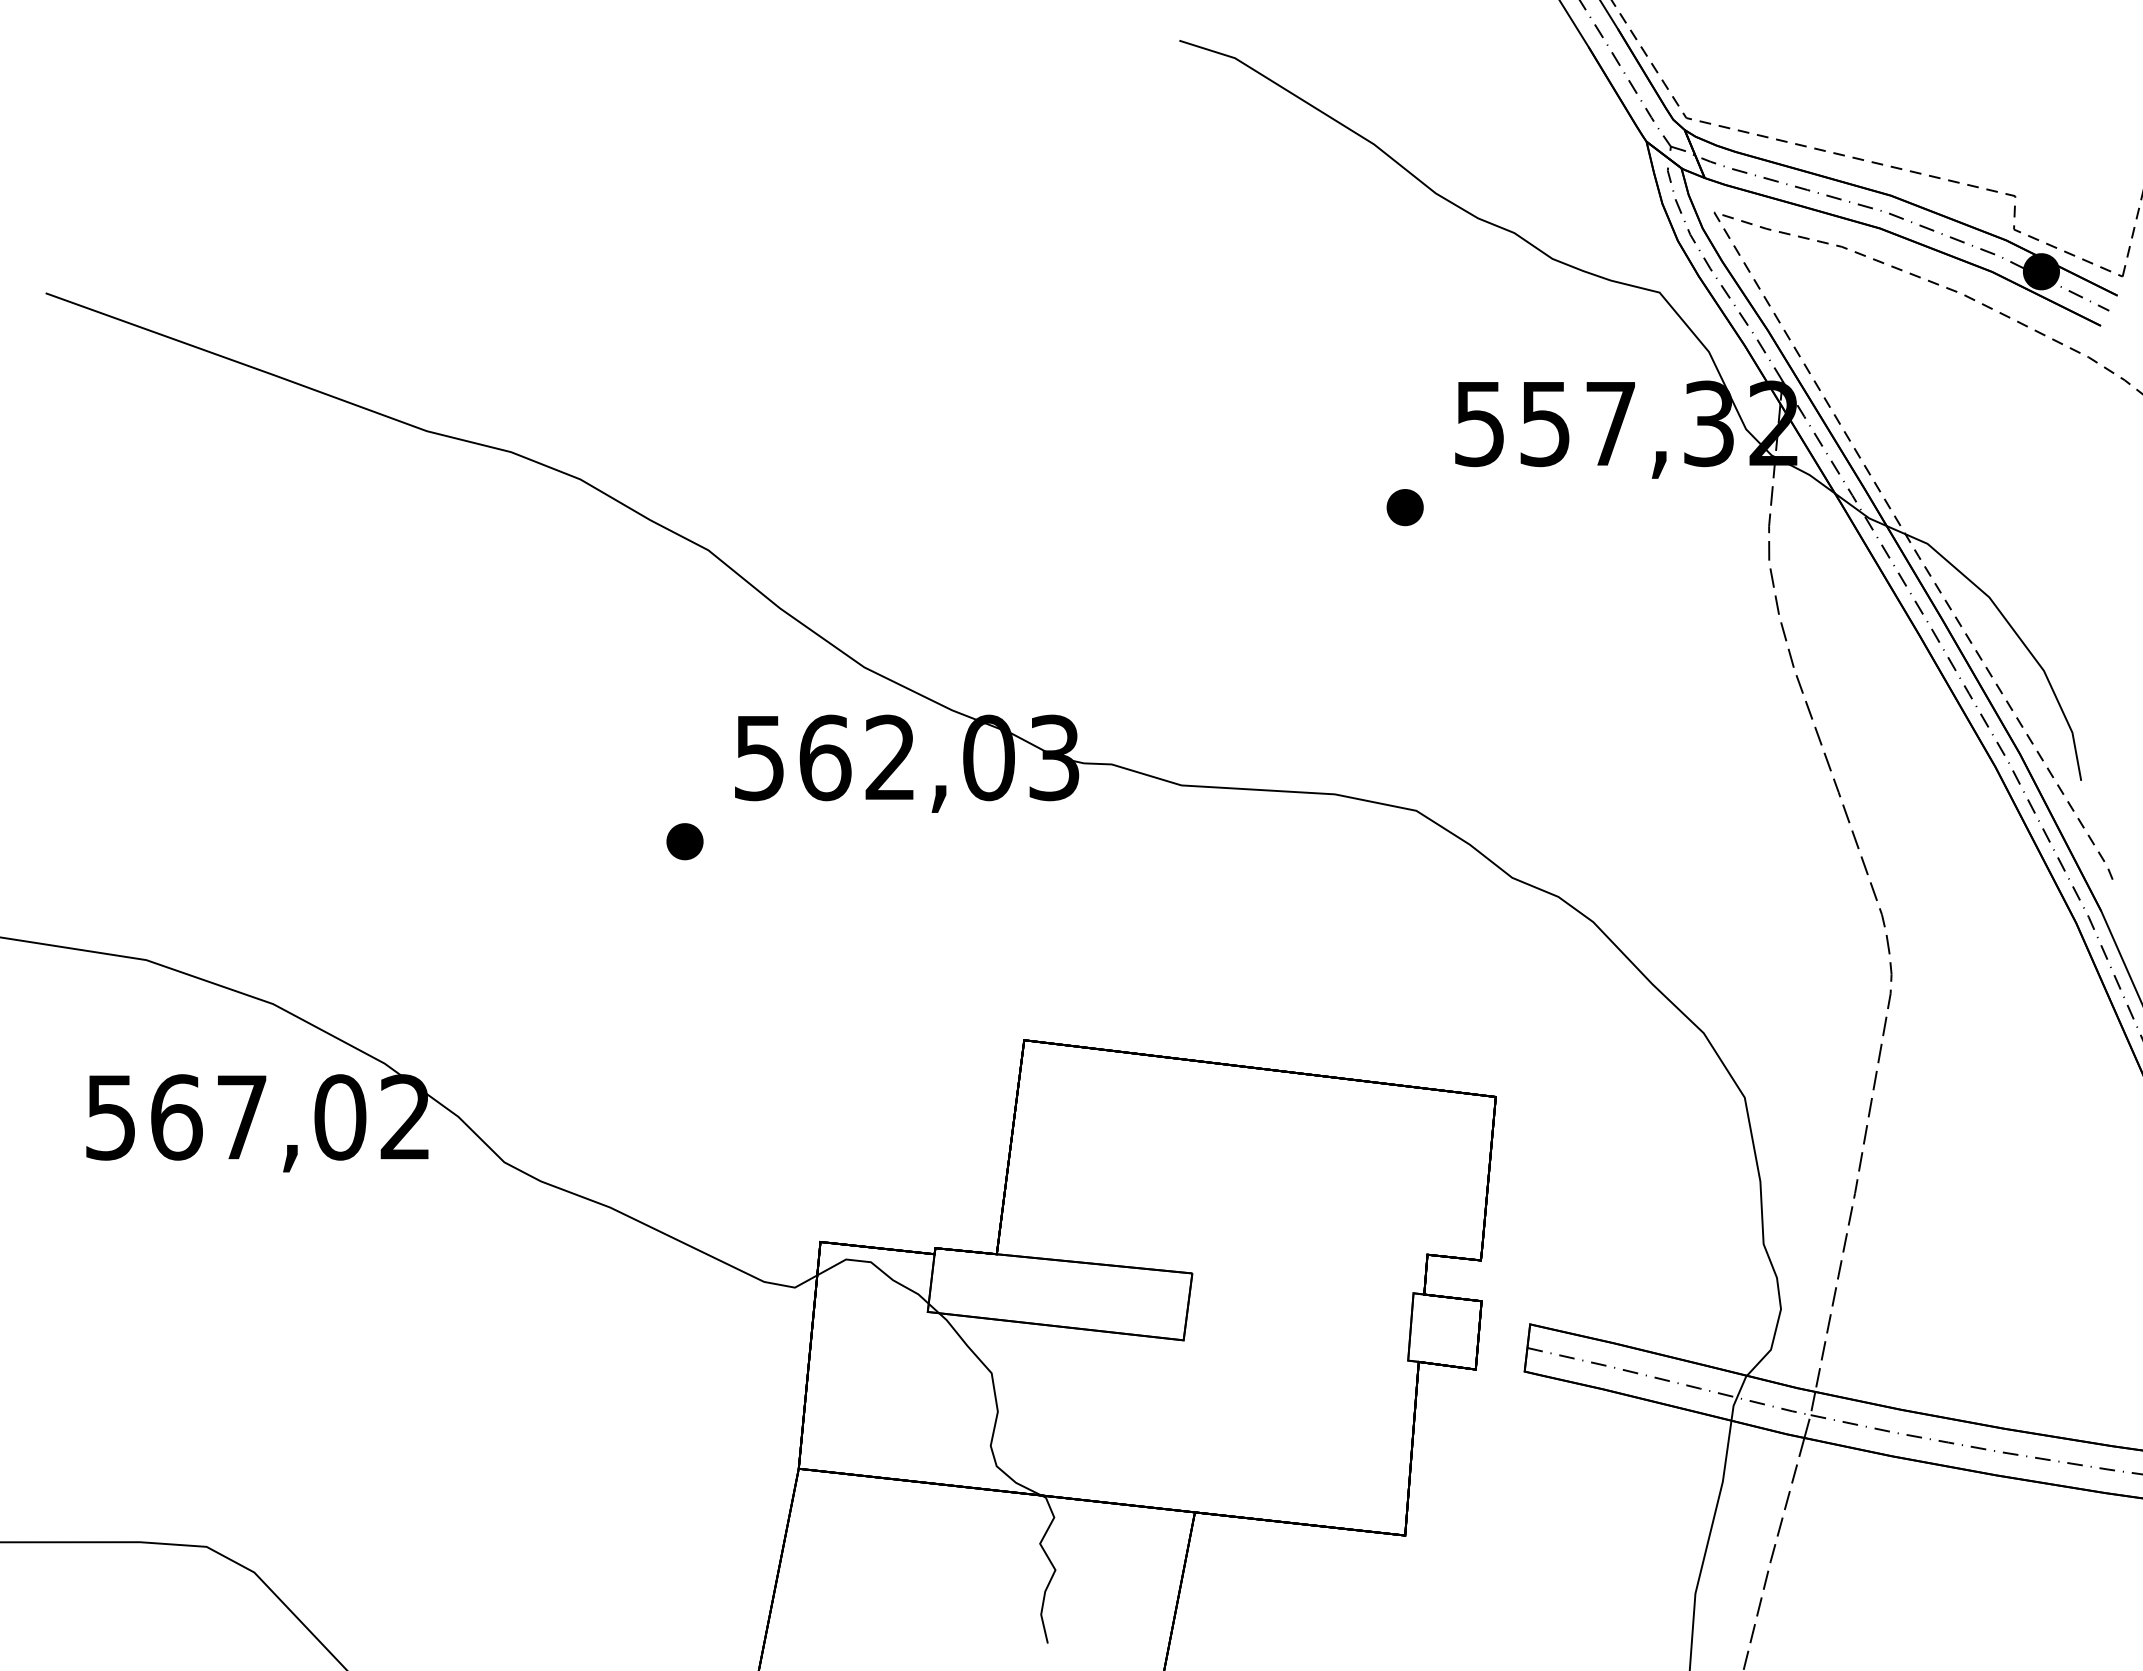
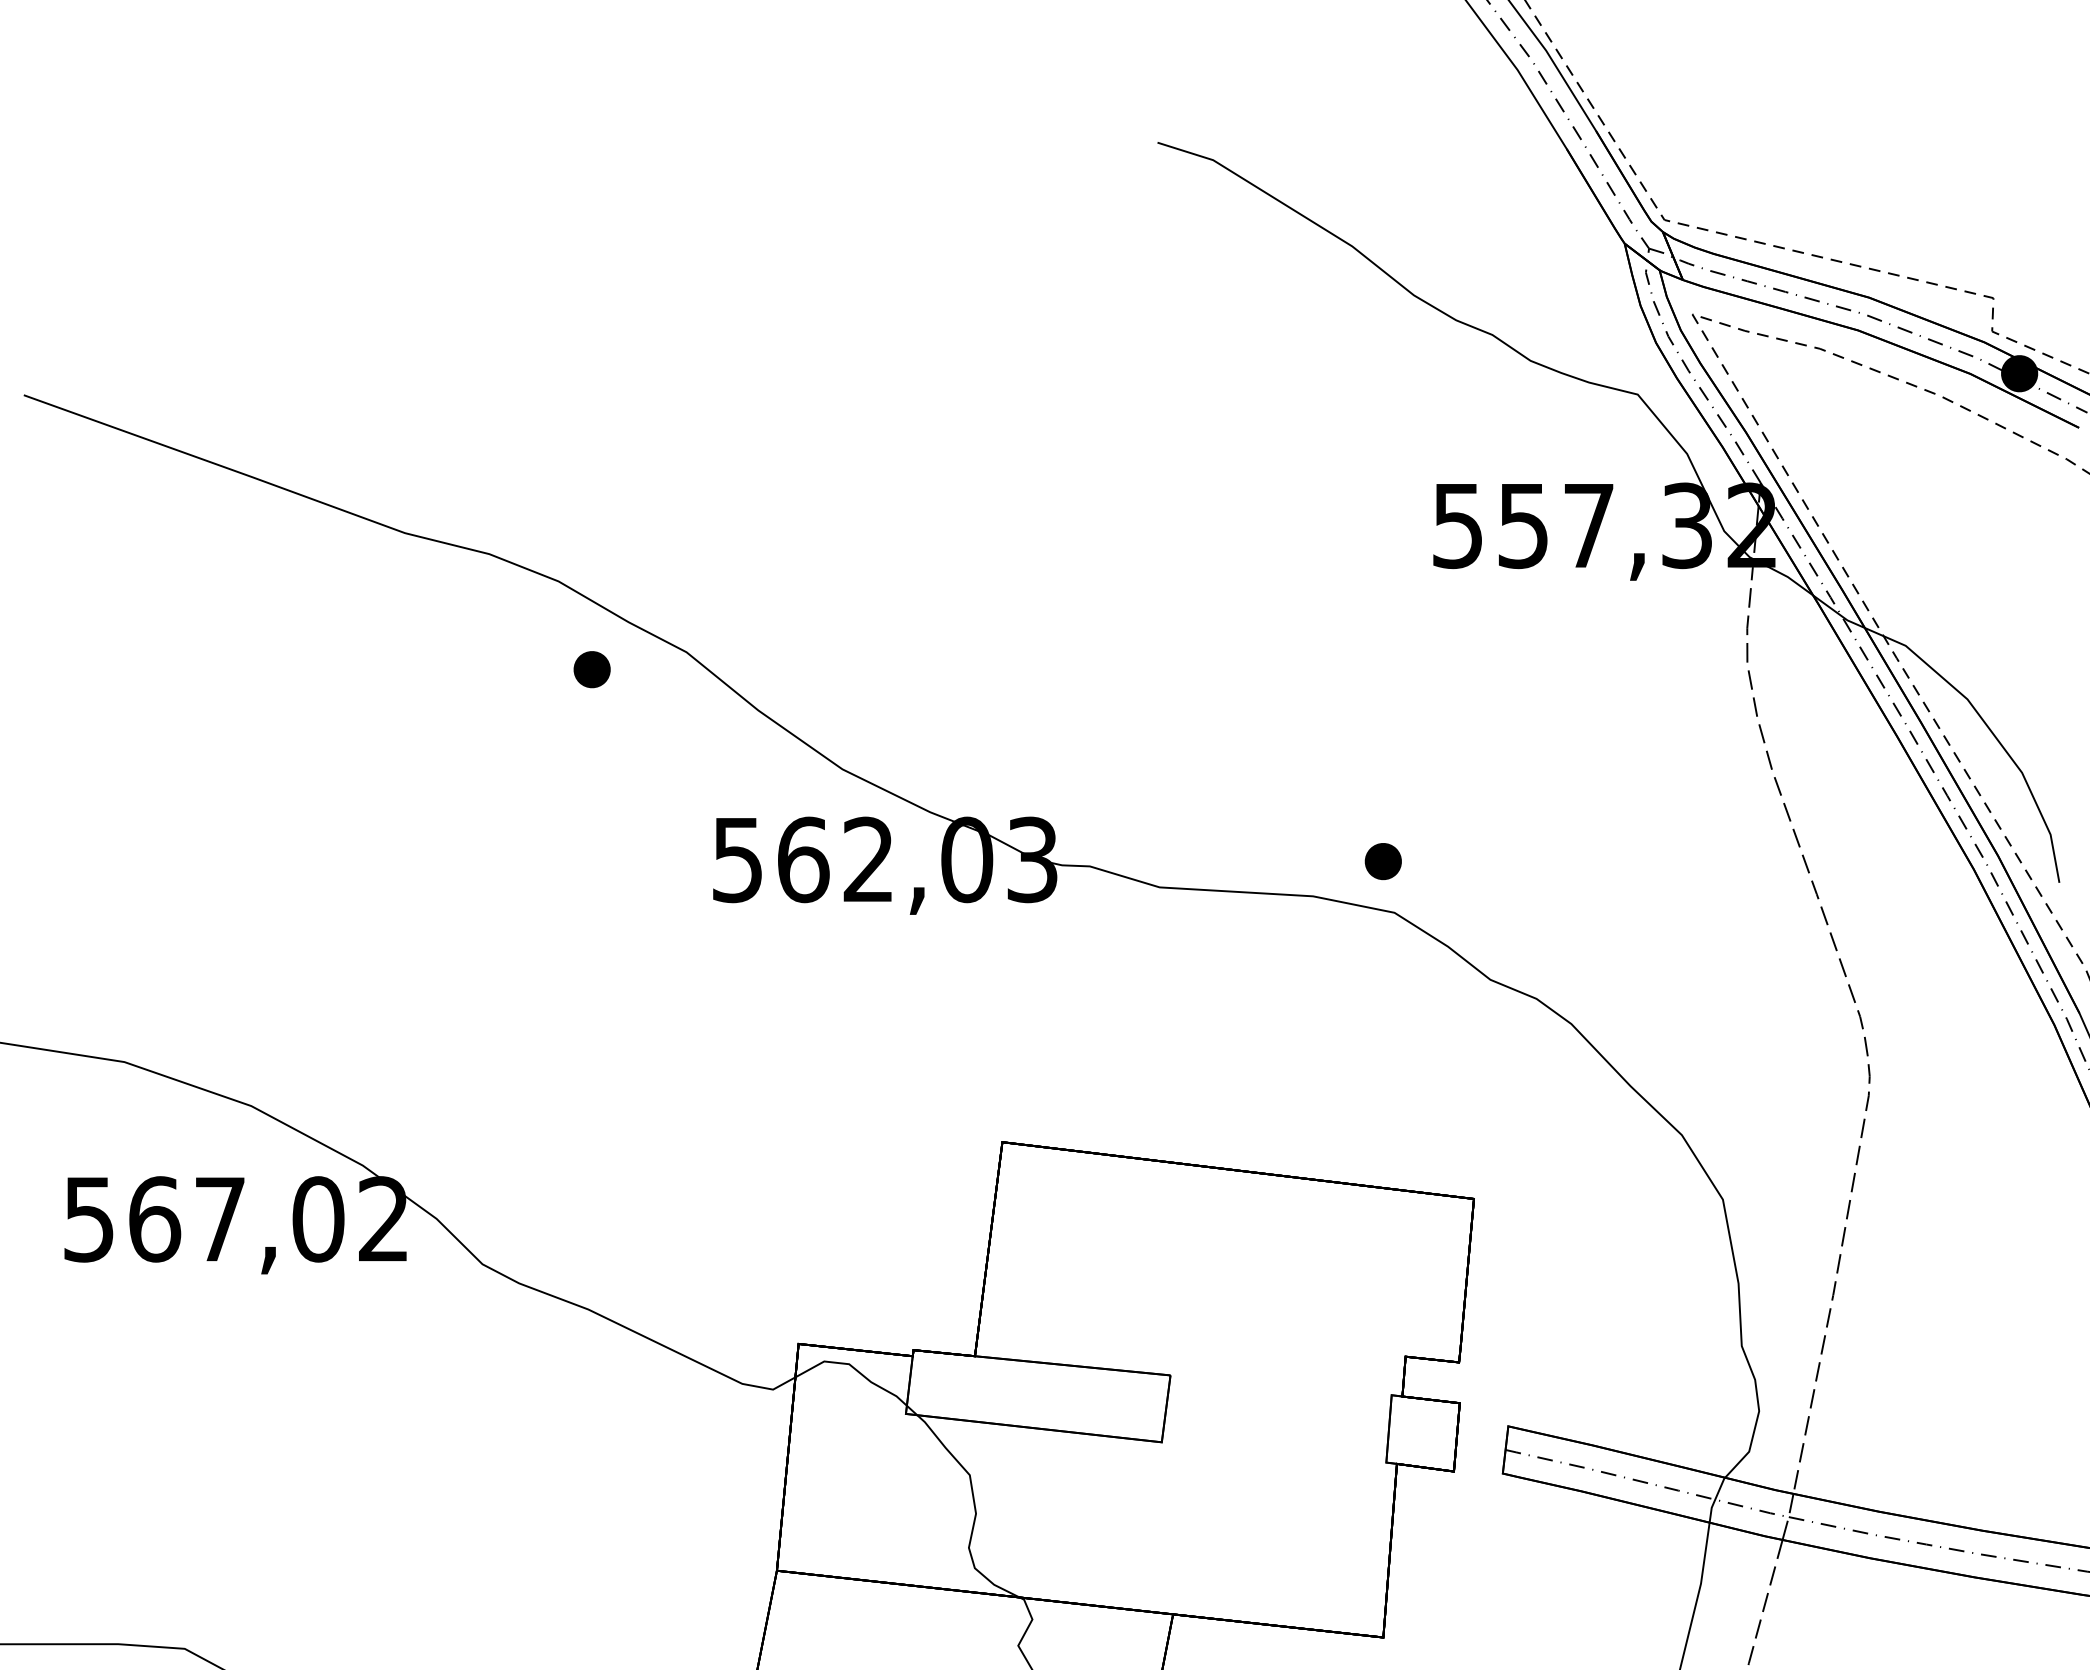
part: (1404, 507) -> (1382, 861), moved
part: (684, 841) -> (591, 669), moved

